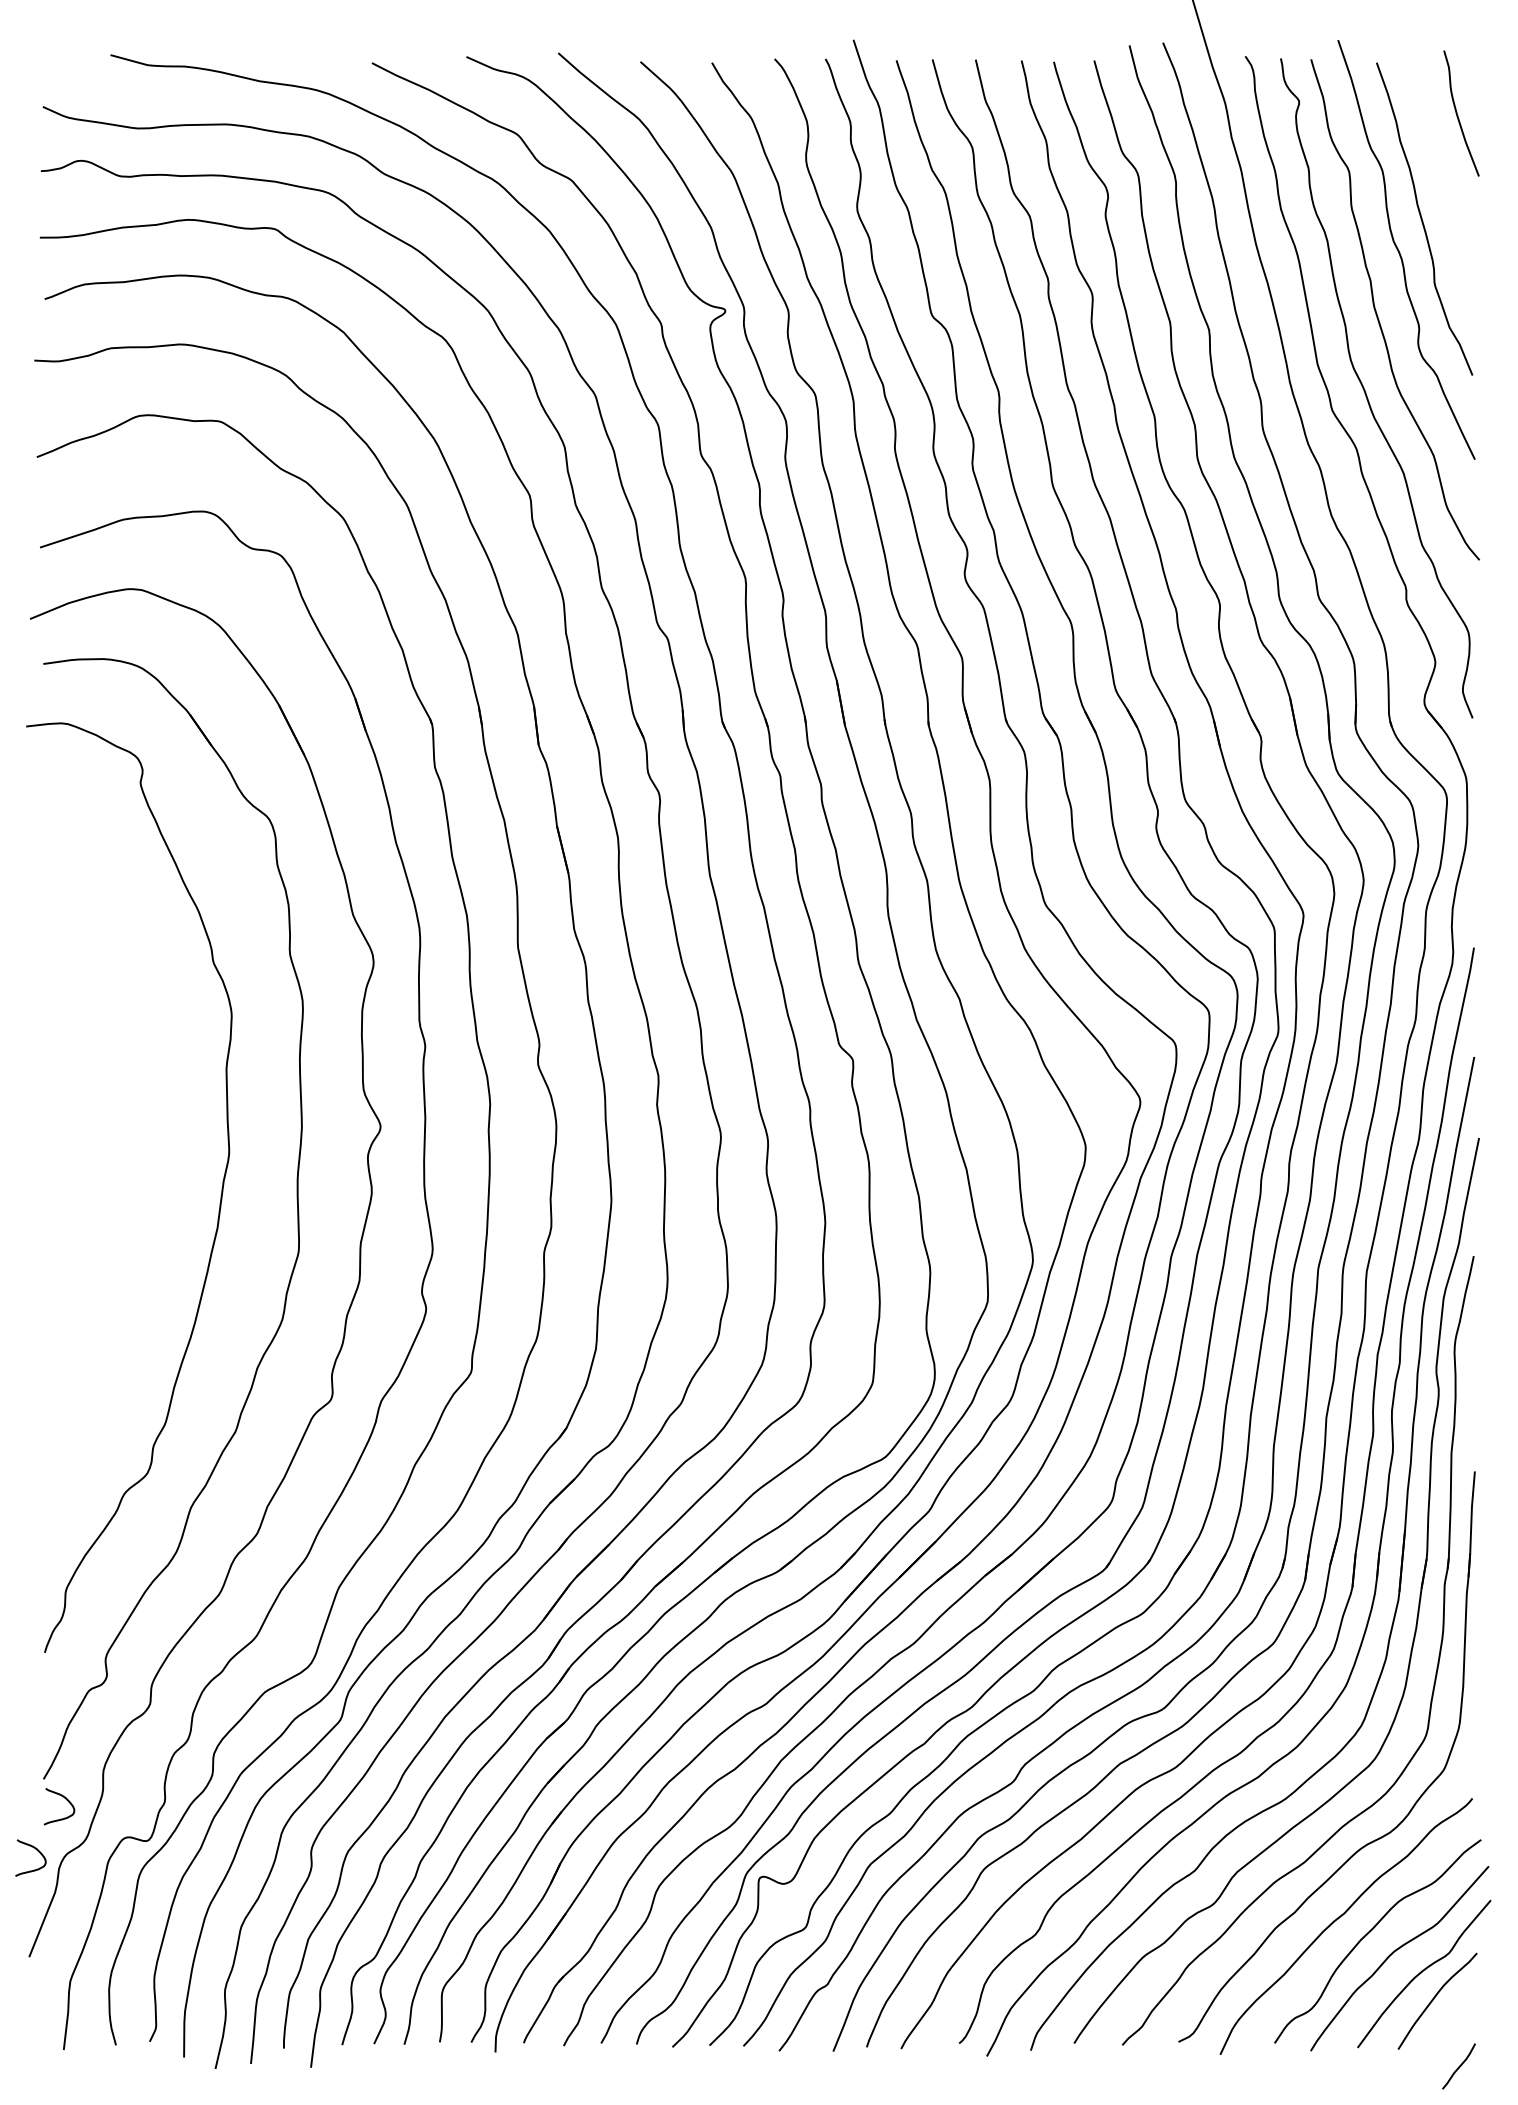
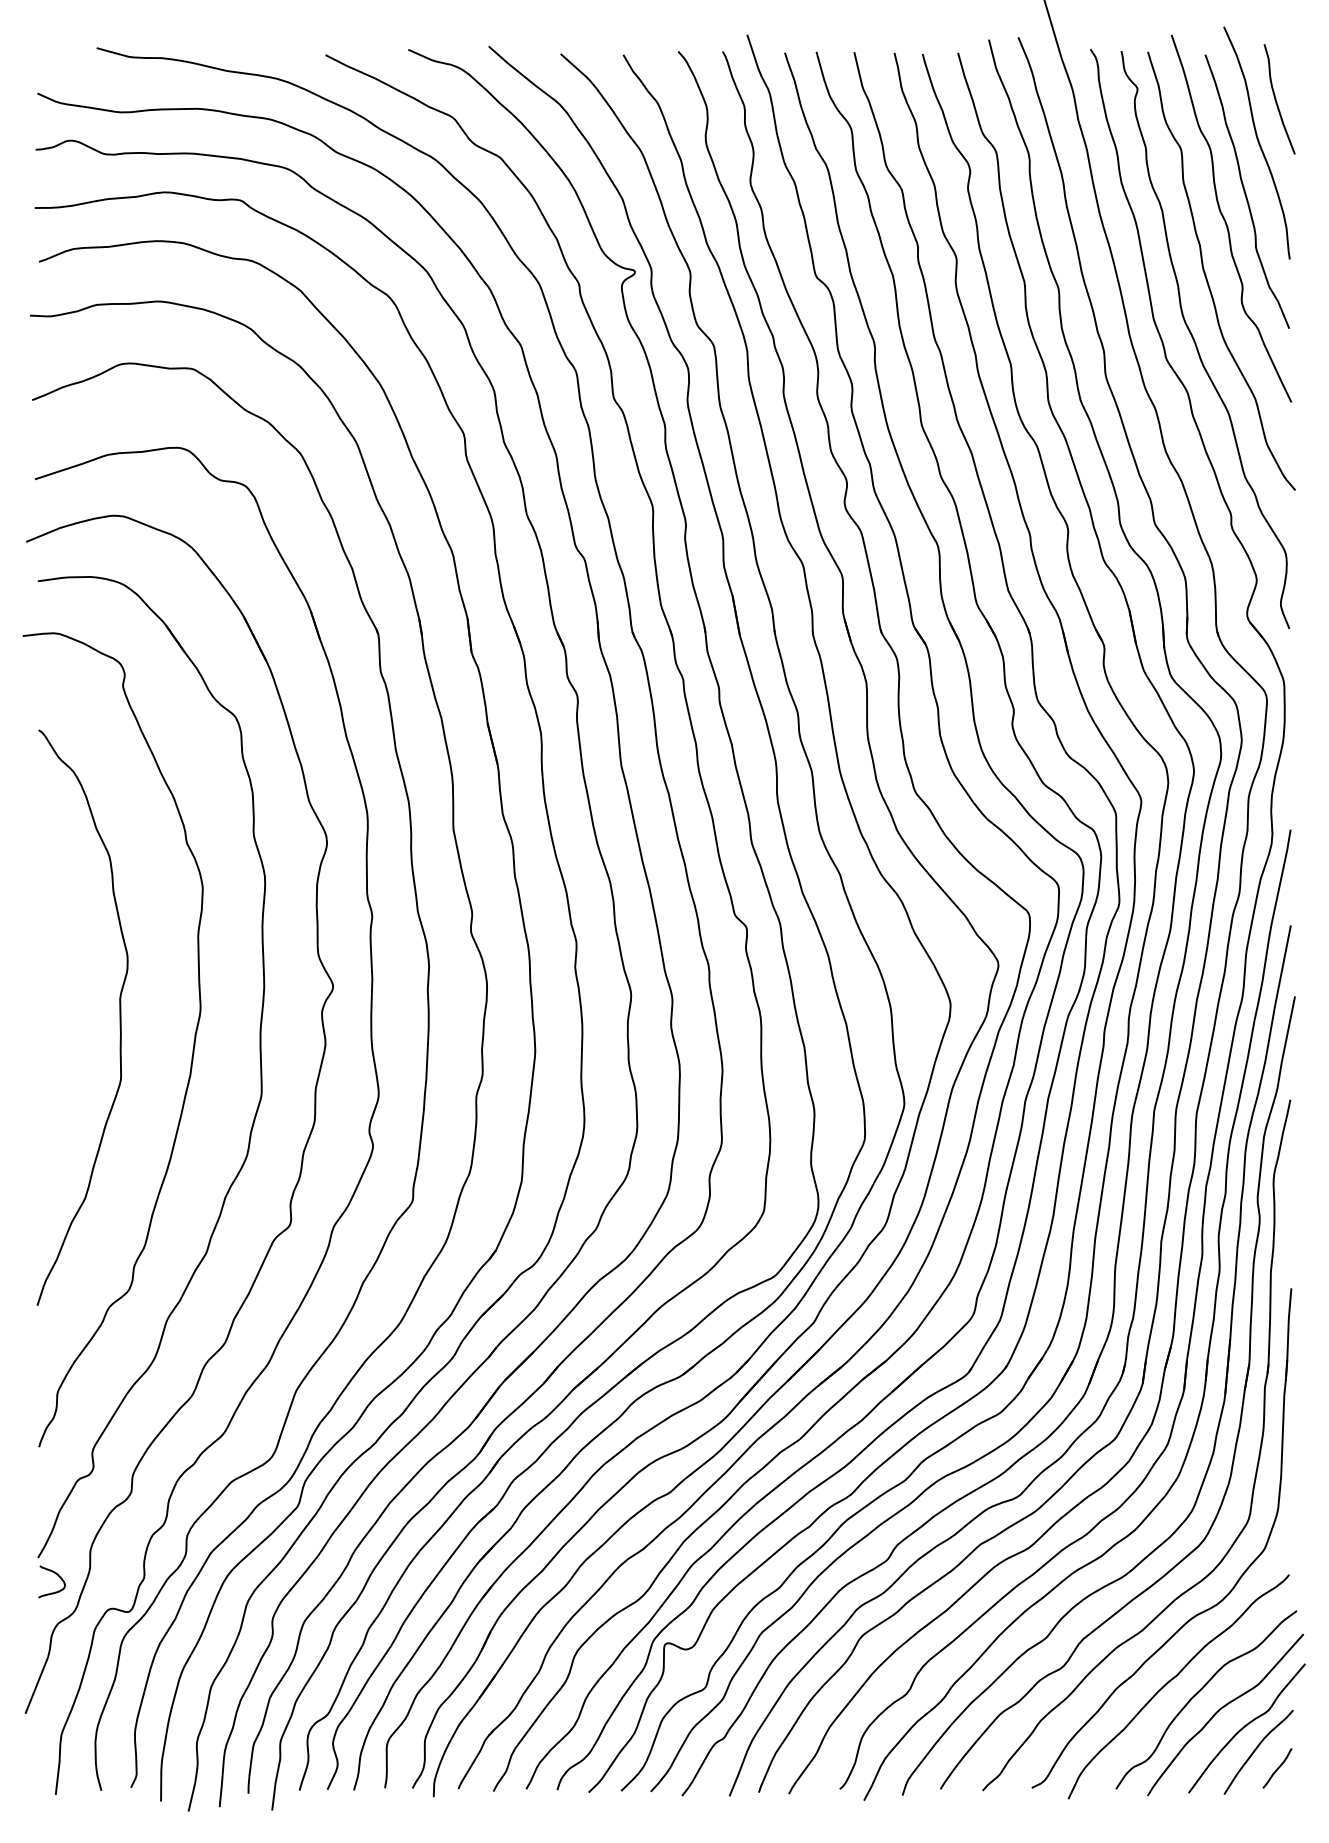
curve: (1436, 161) -> (1257, 141), added
curve: (136, 1162) -> (119, 1017), added
curve: (34, 1849) -> (30, 1619), removed
curve: (1459, 2066) -> (1277, 1768), moved

